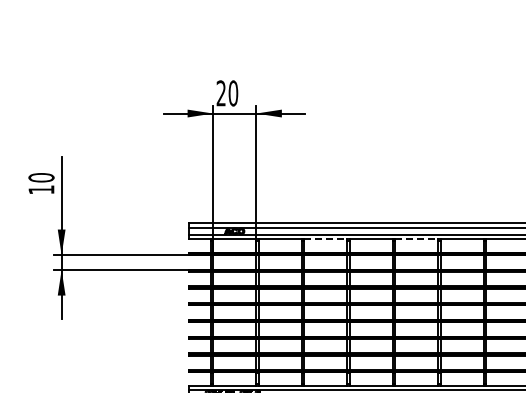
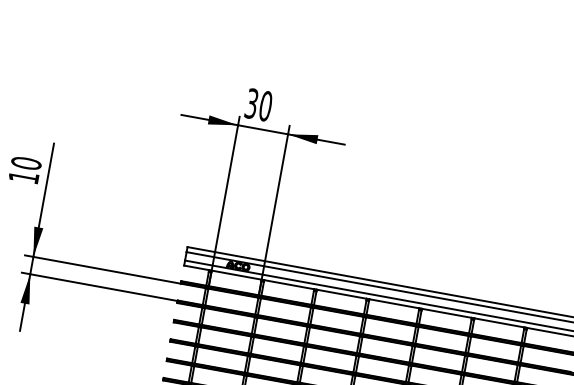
text: (220, 93) -> (250, 103), 20 -> 30
line: (325, 239) -> (341, 294), dashed -> solid
line: (416, 239) -> (446, 313), dashed -> solid

